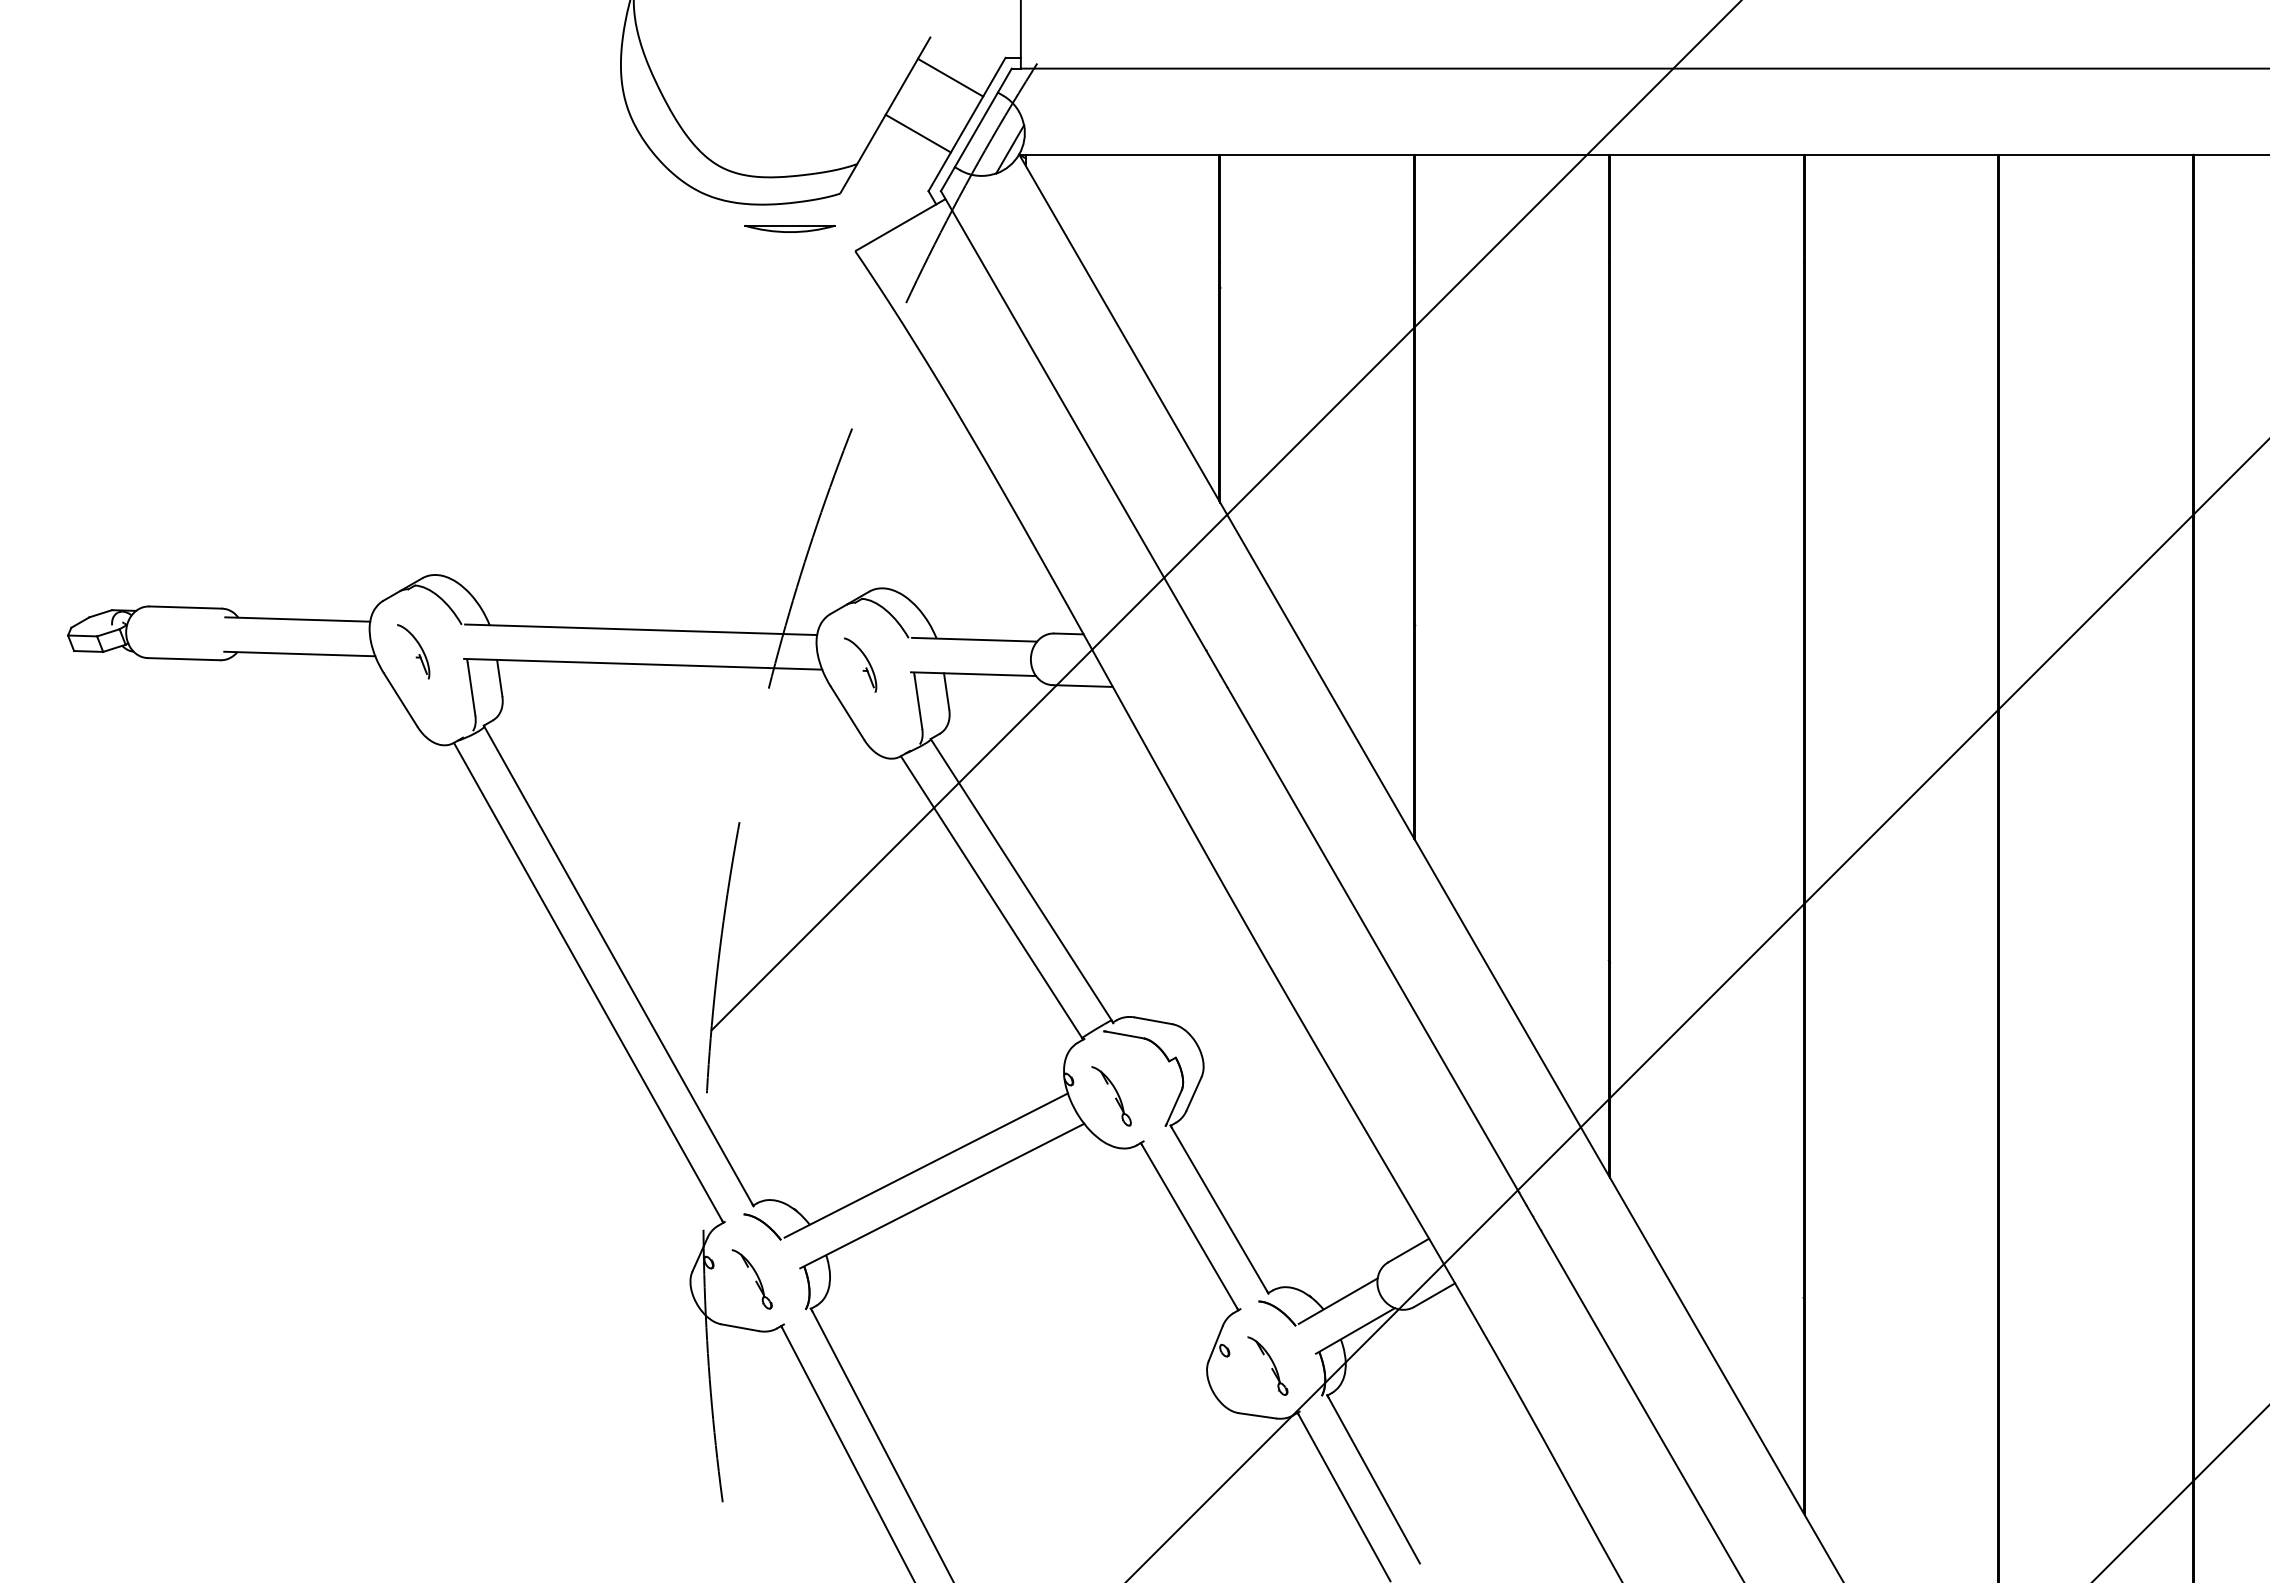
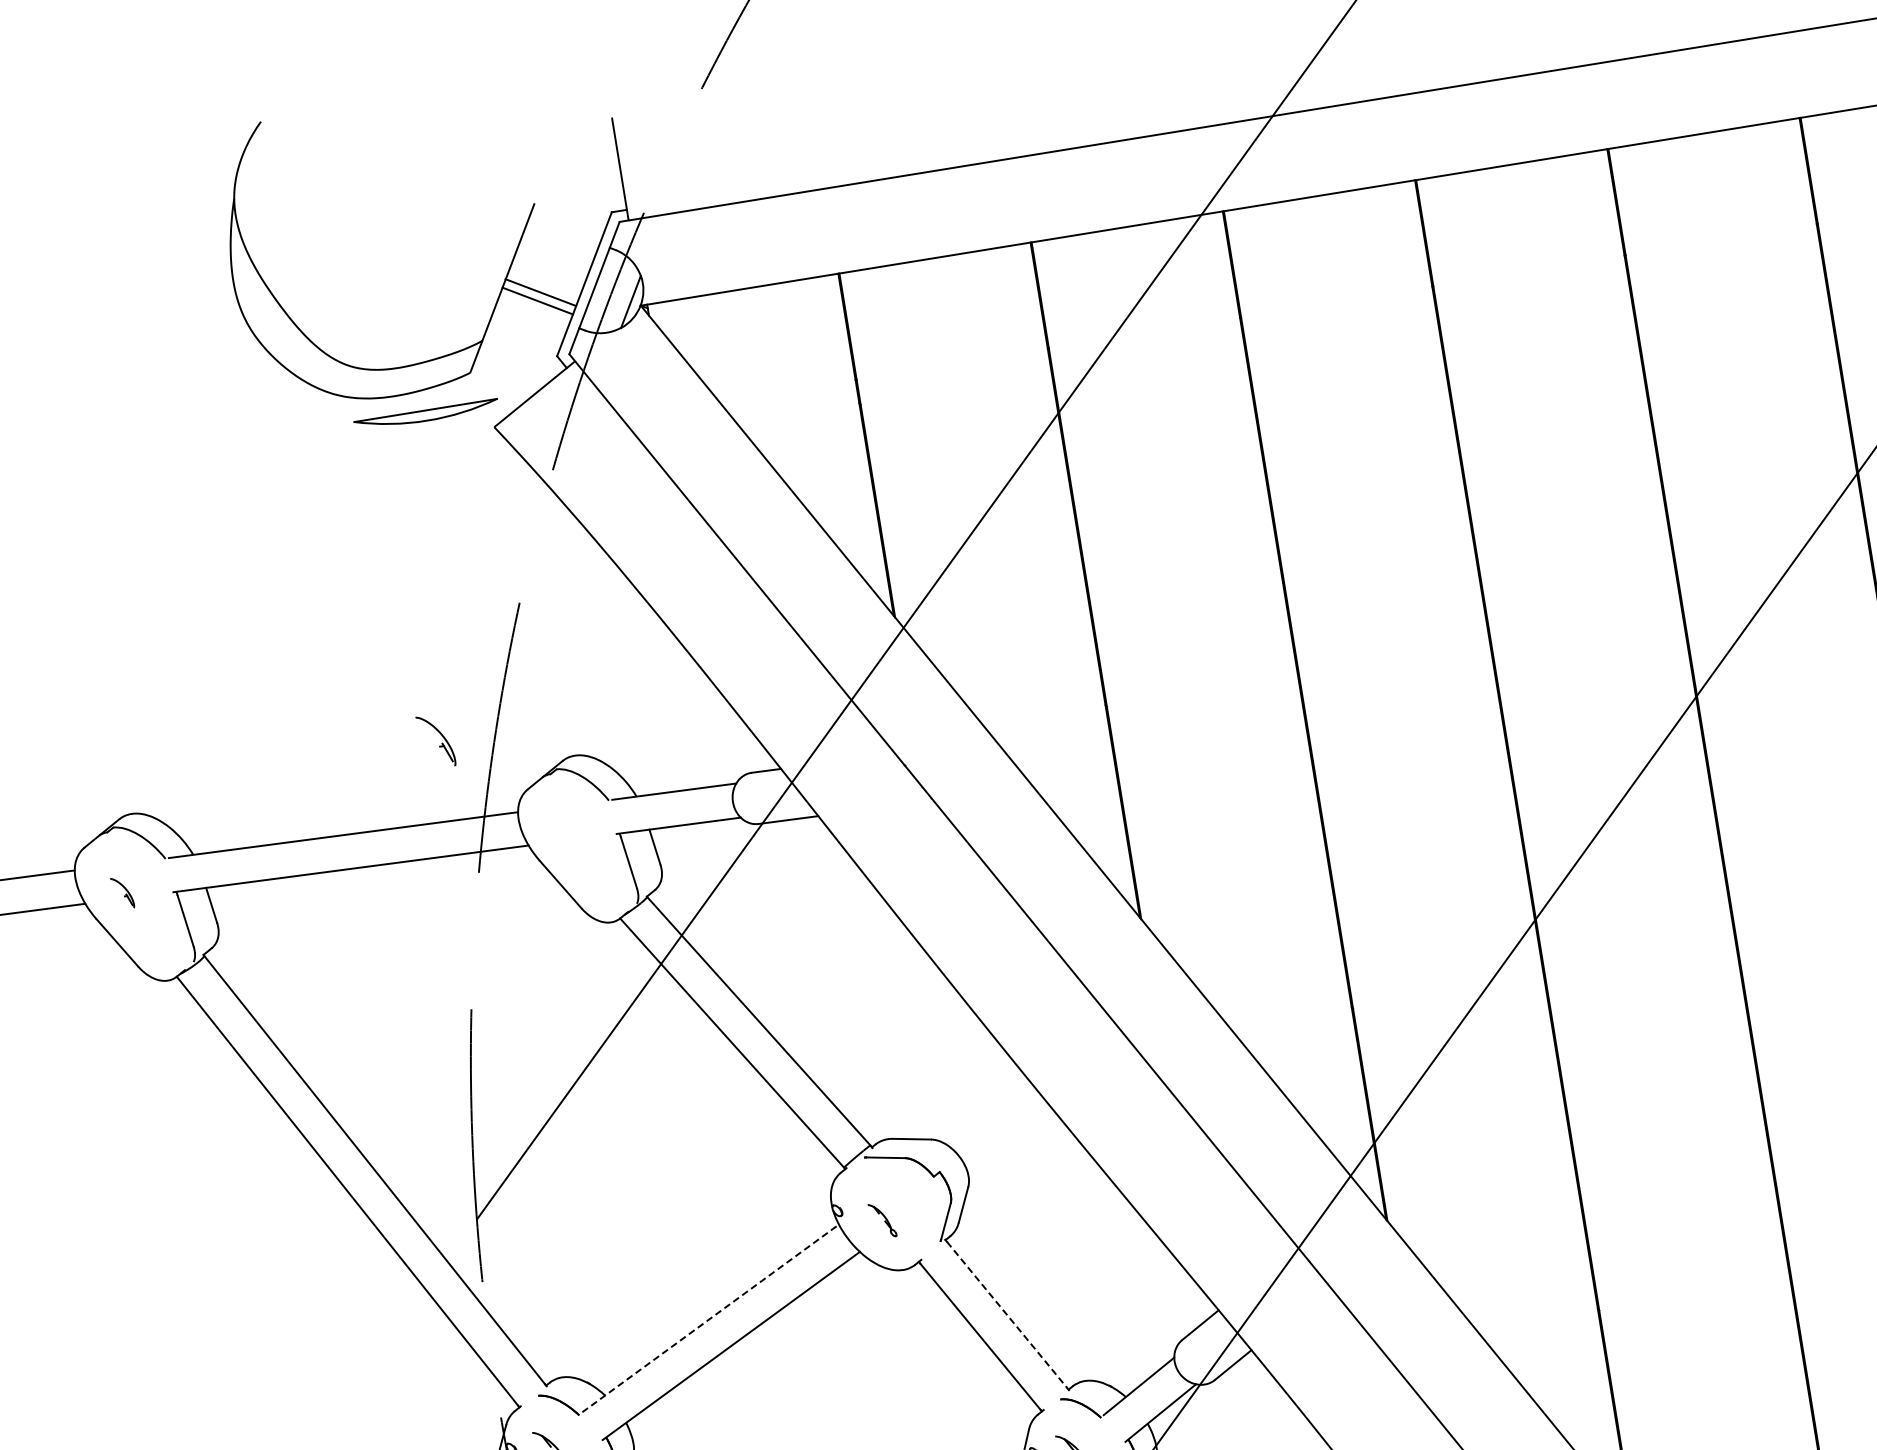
line: (950, 77) -> (540, 292), moved
part: (789, 228) -> (425, 415), size x1.6
part: (413, 651) -> (122, 892), size x0.6
part: (860, 664) -> (435, 740), moved
part: (1111, 1096) -> (882, 1220), size x0.6
line: (926, 1165) -> (710, 1318), solid -> dashed
line: (1219, 1209) -> (1007, 1314), solid -> dashed

